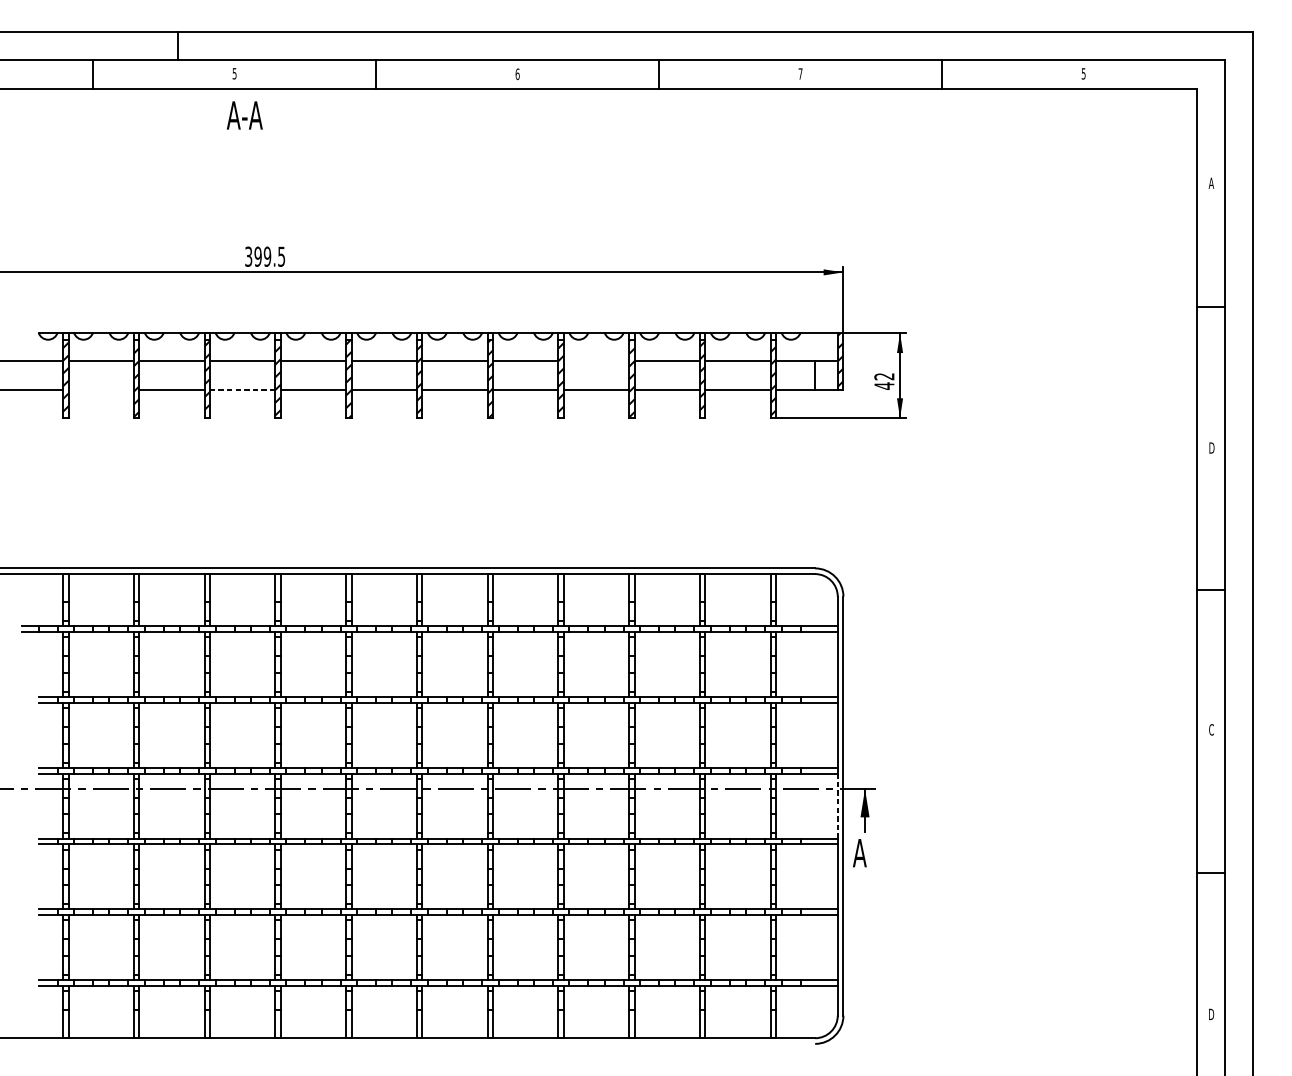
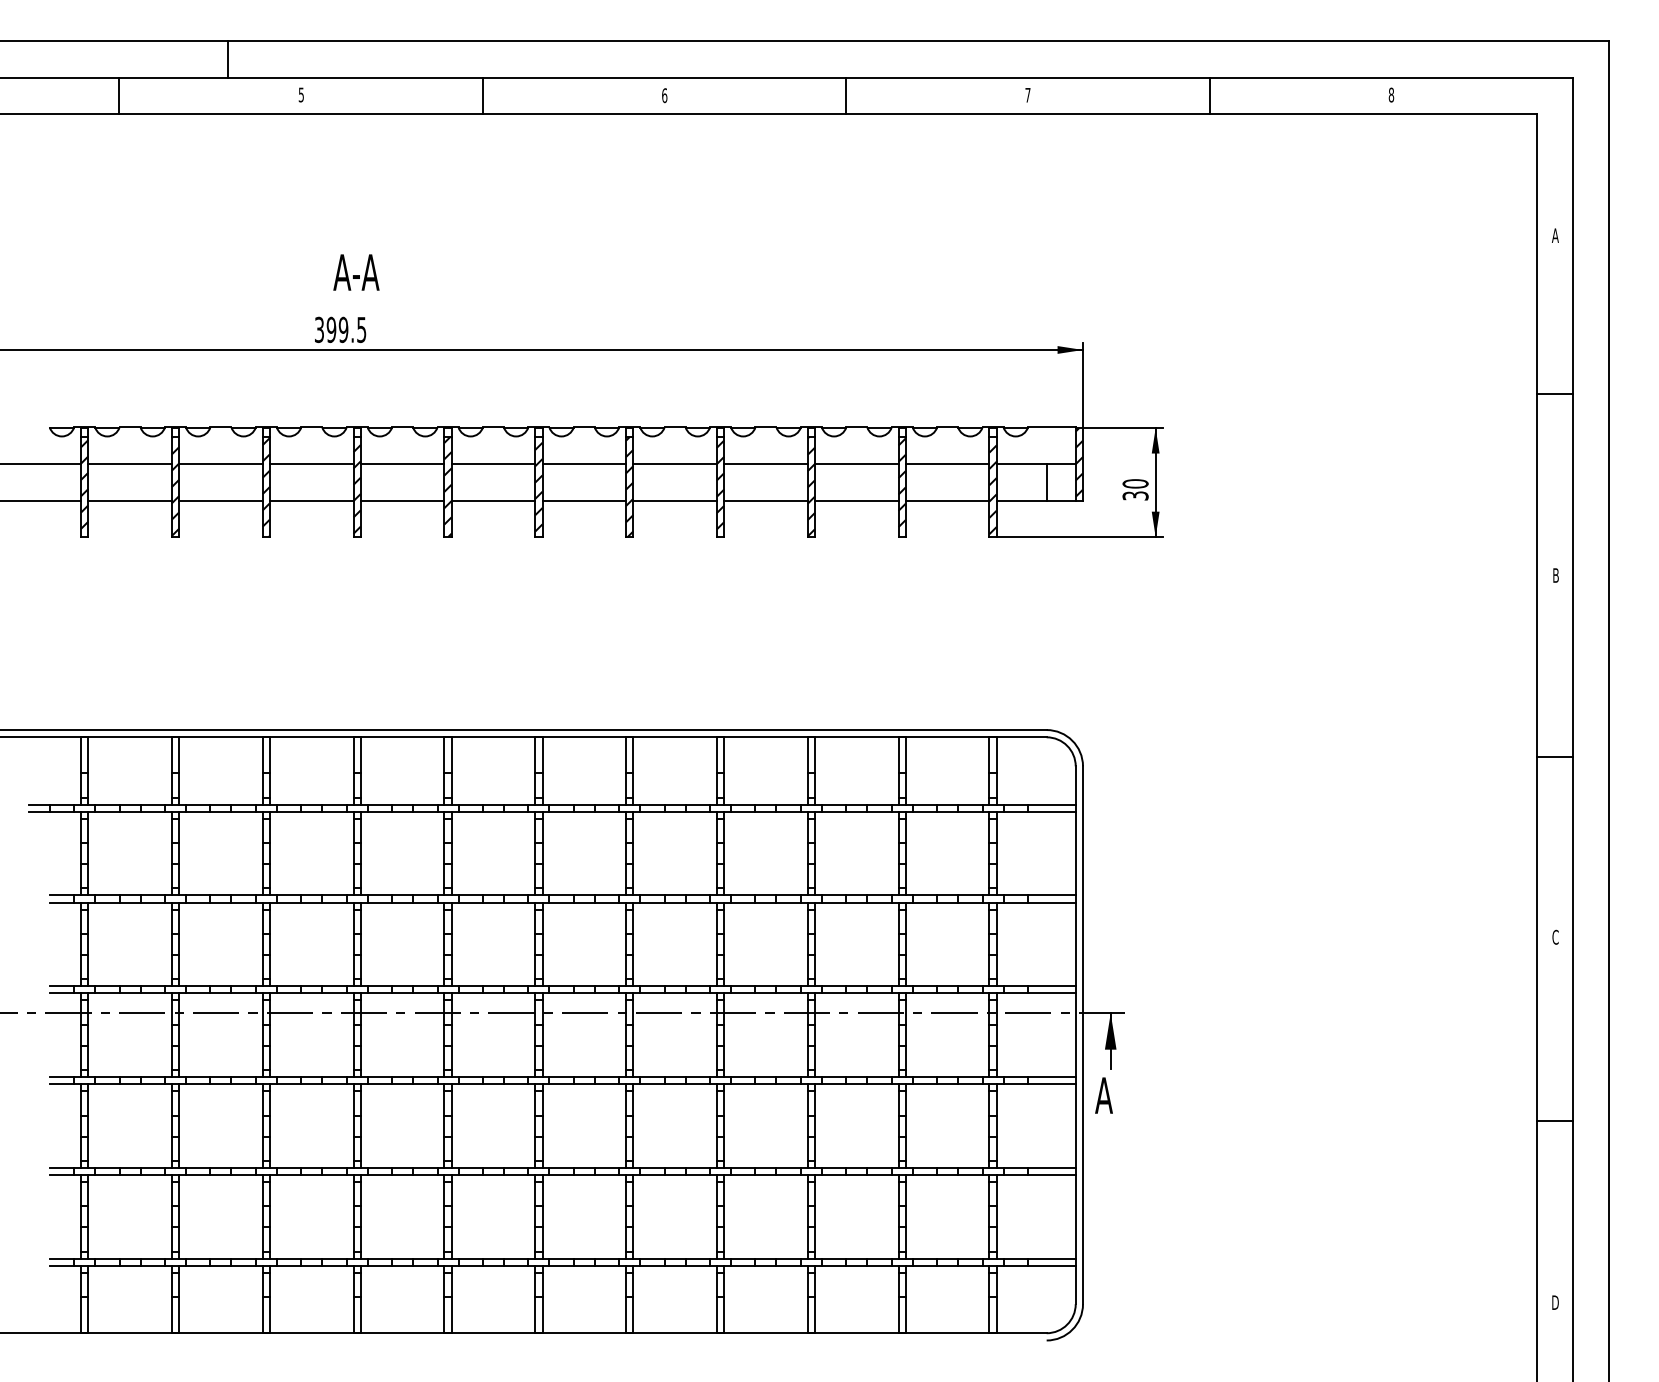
text: (1083, 73) -> (1391, 94), 5 -> 8
text: (244, 115) -> (356, 272), moved
line: (596, 360) -> (765, 463), added
text: (884, 381) -> (1135, 489), 42 -> 30
line: (100, 389) -> (129, 500), added
line: (242, 389) -> (311, 500), dashed -> solid
text: (1211, 448) -> (1555, 575), D -> B
line: (837, 806) -> (1075, 1035), dashed -> solid

